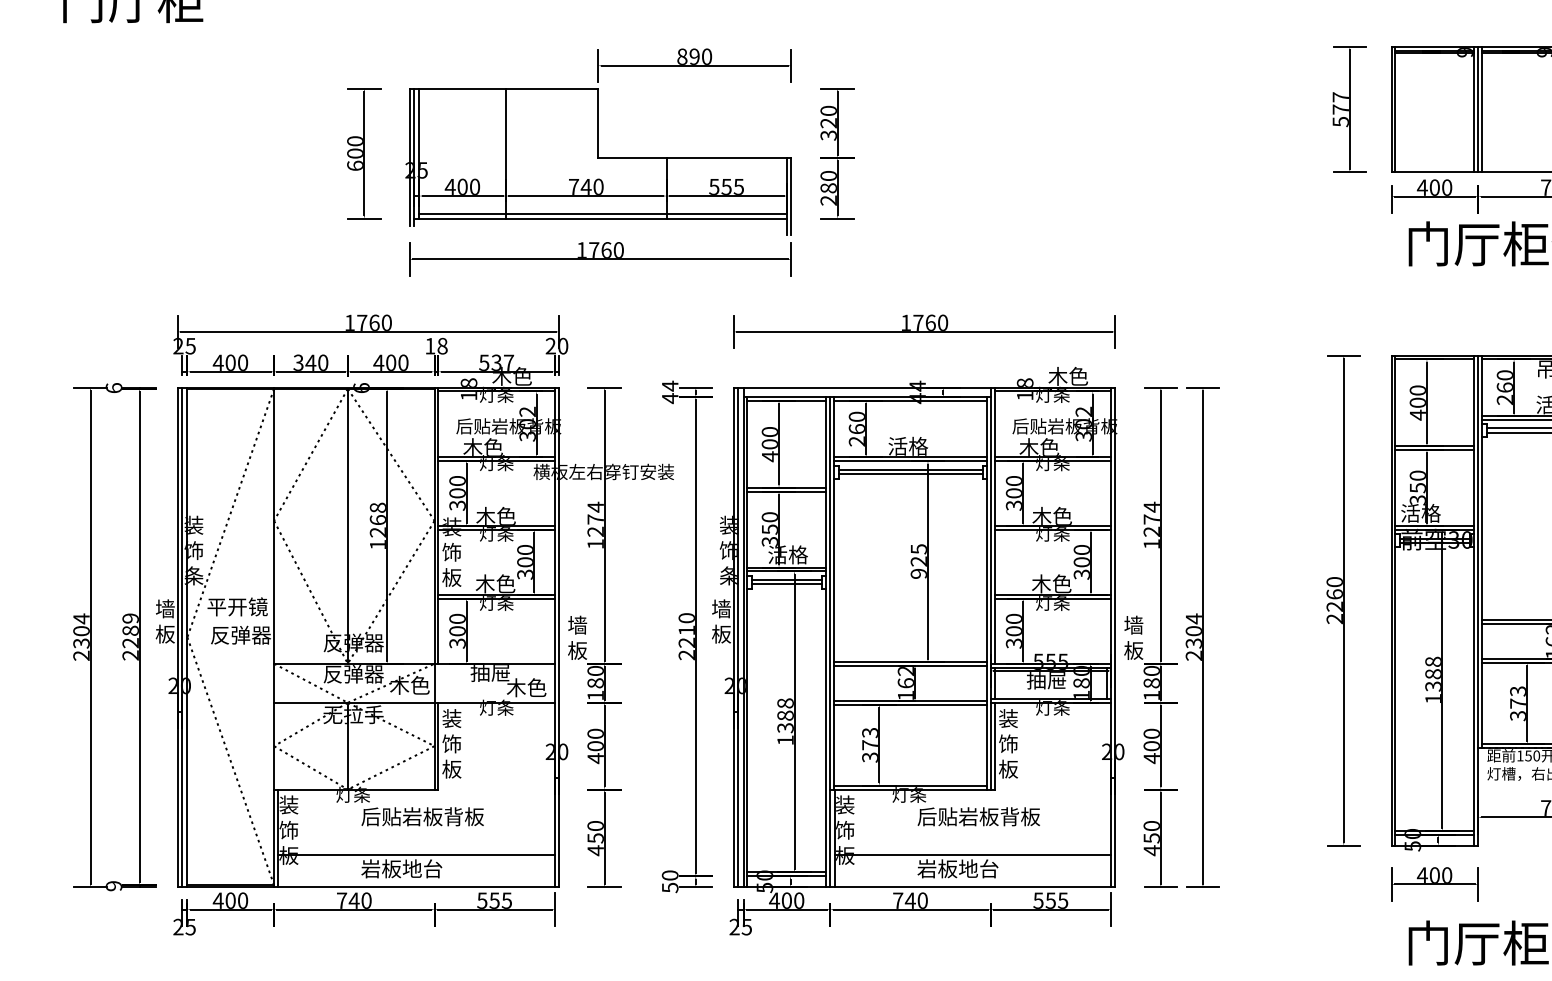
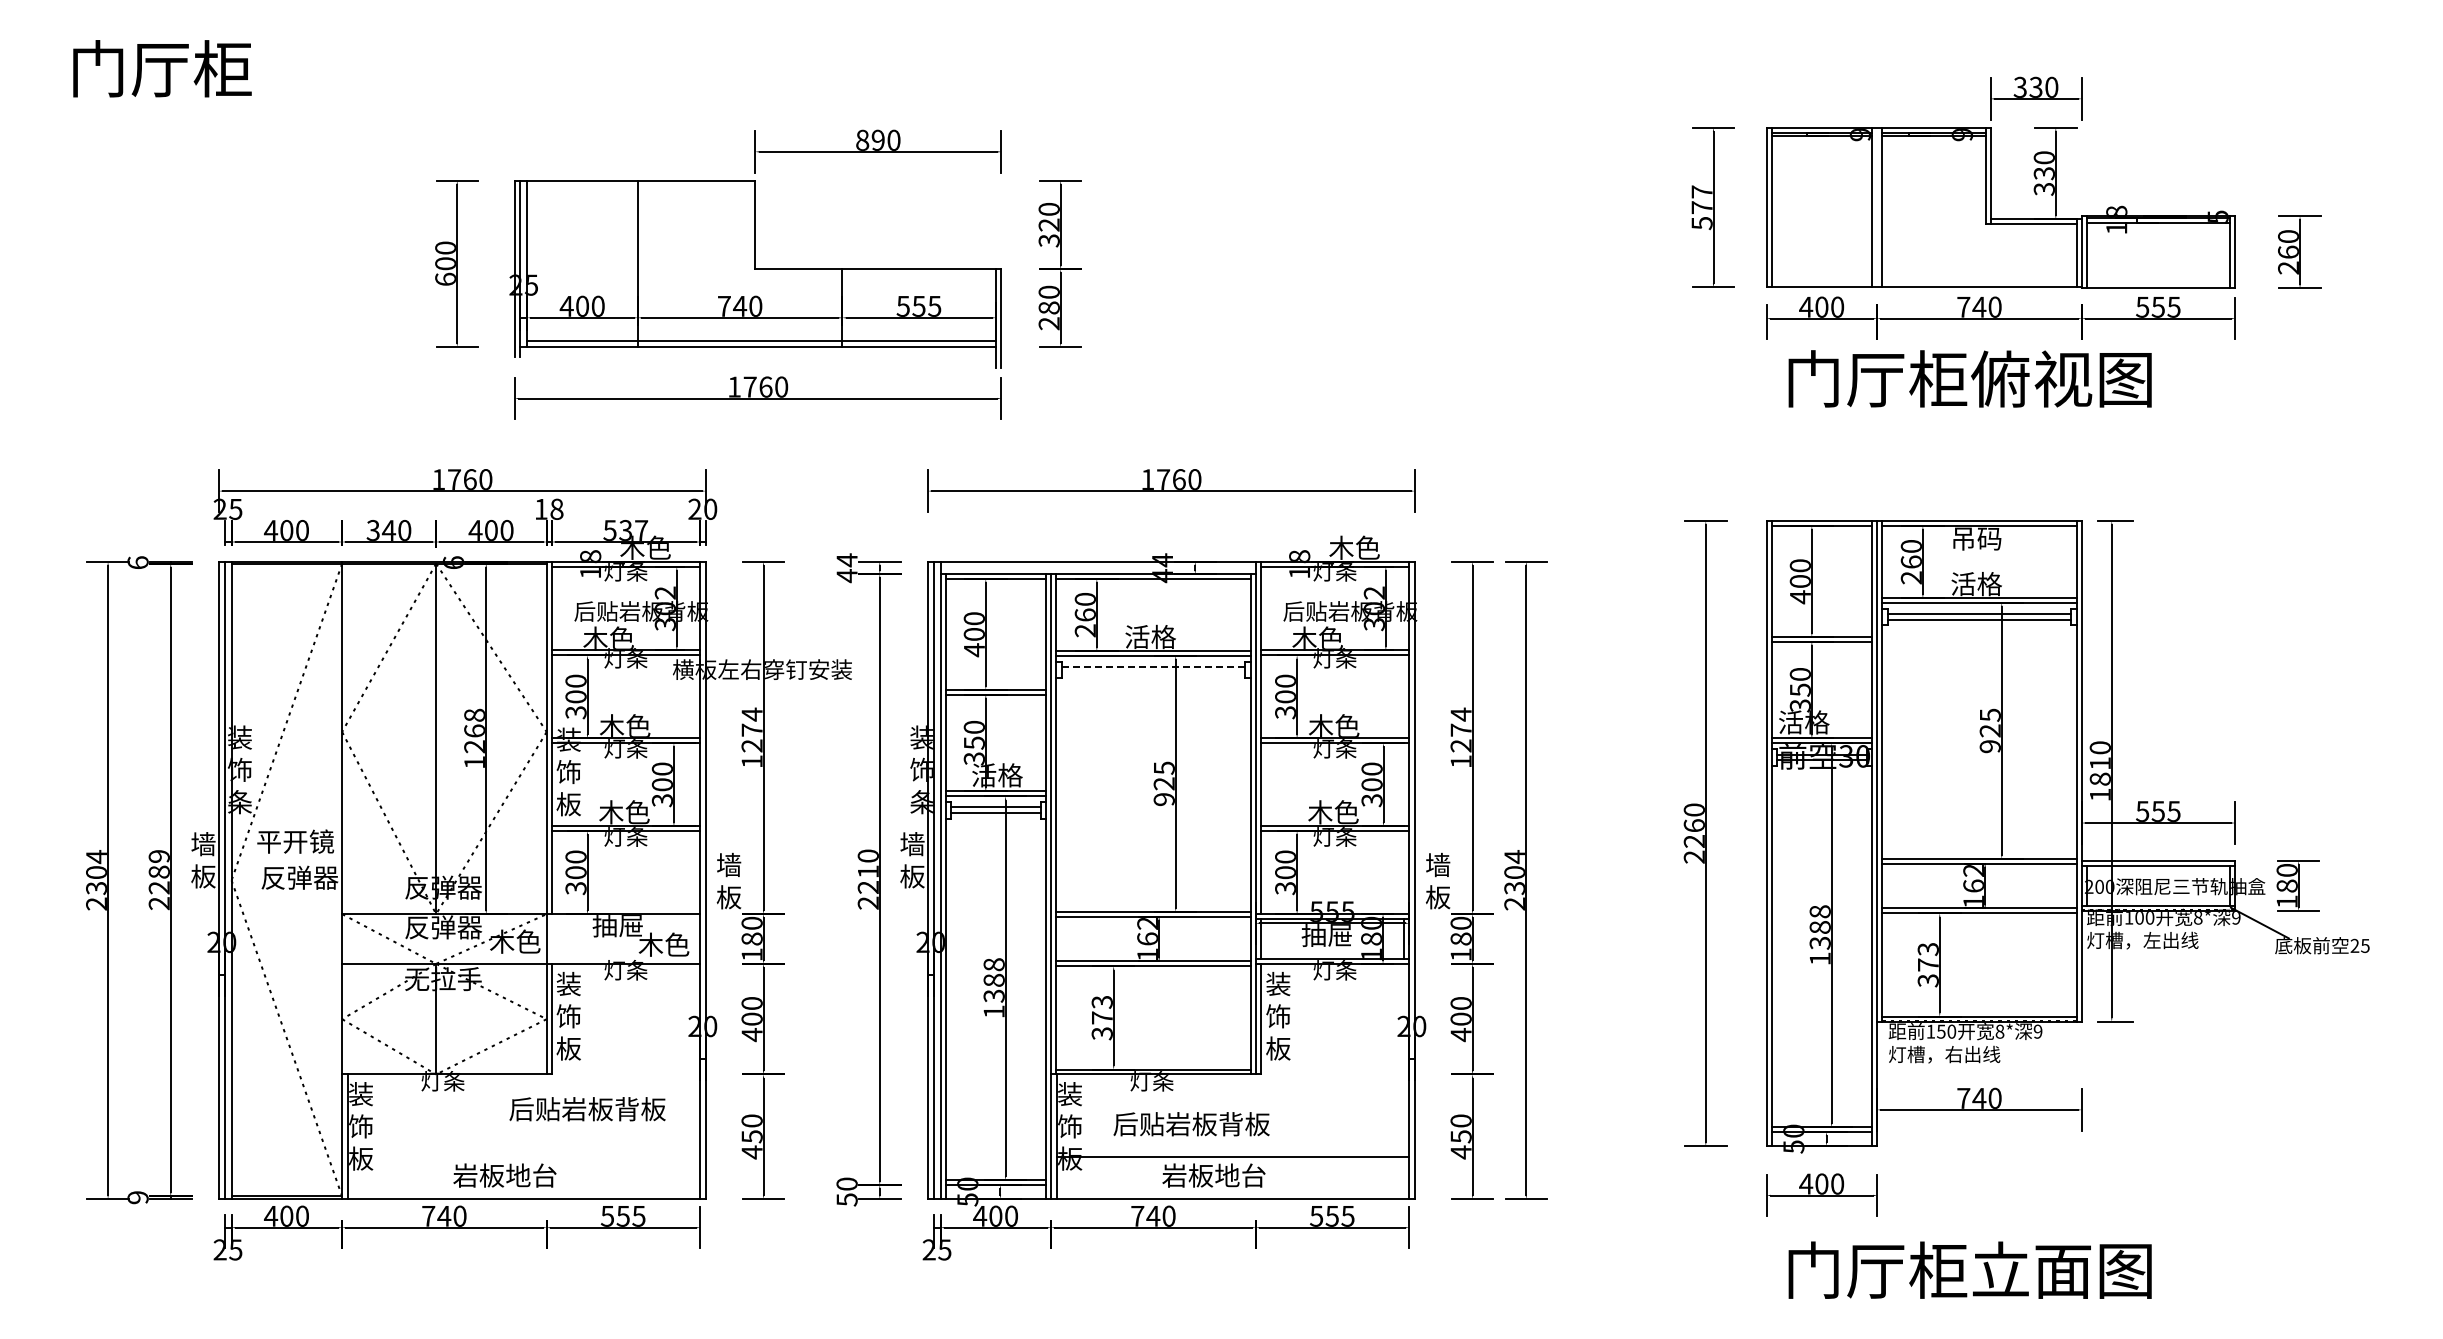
line: (1478, 109) -> (1877, 207), removed
line: (910, 470) -> (1153, 667), solid -> dashed
line: (910, 474) -> (1153, 672), removed
text: (422, 816) -> (587, 1109), moved
text: (978, 816) -> (1191, 1124), moved
line: (416, 854) -> (523, 1157), removed

